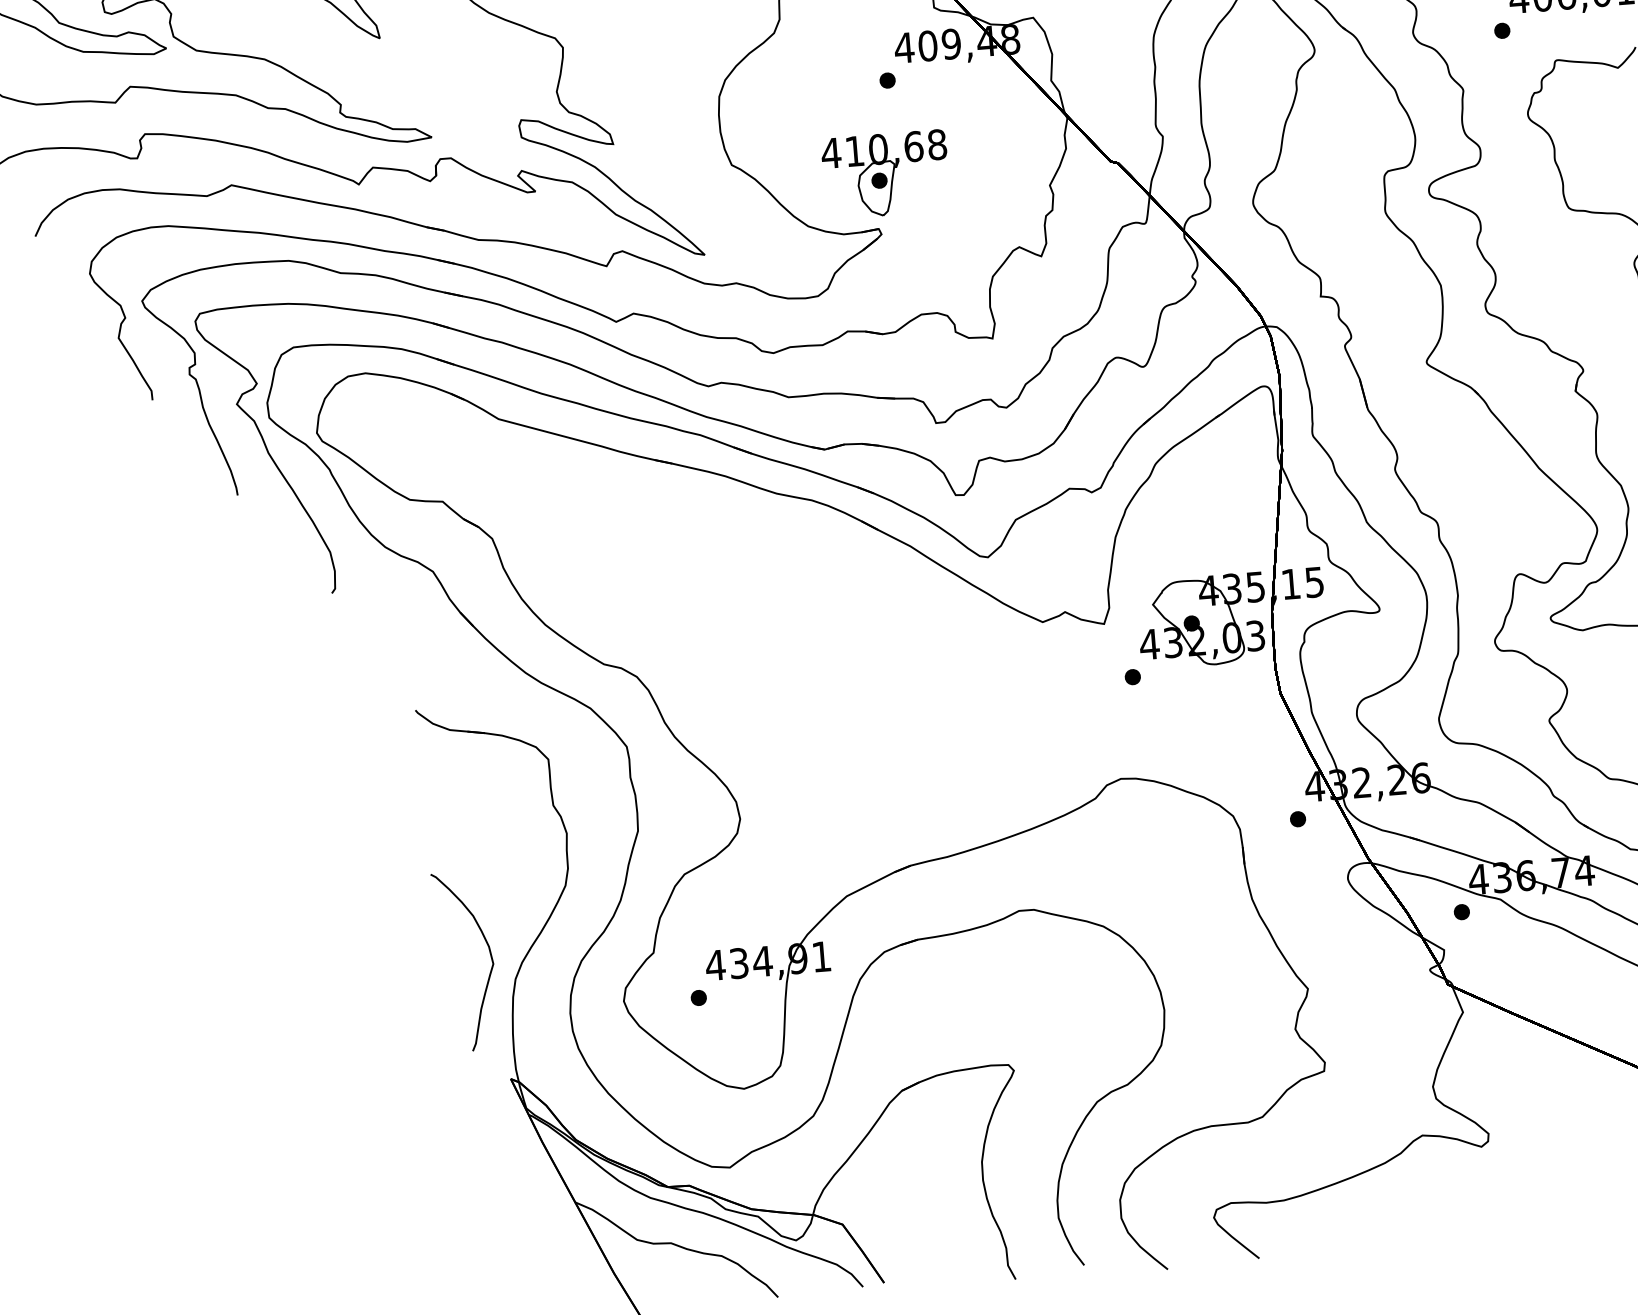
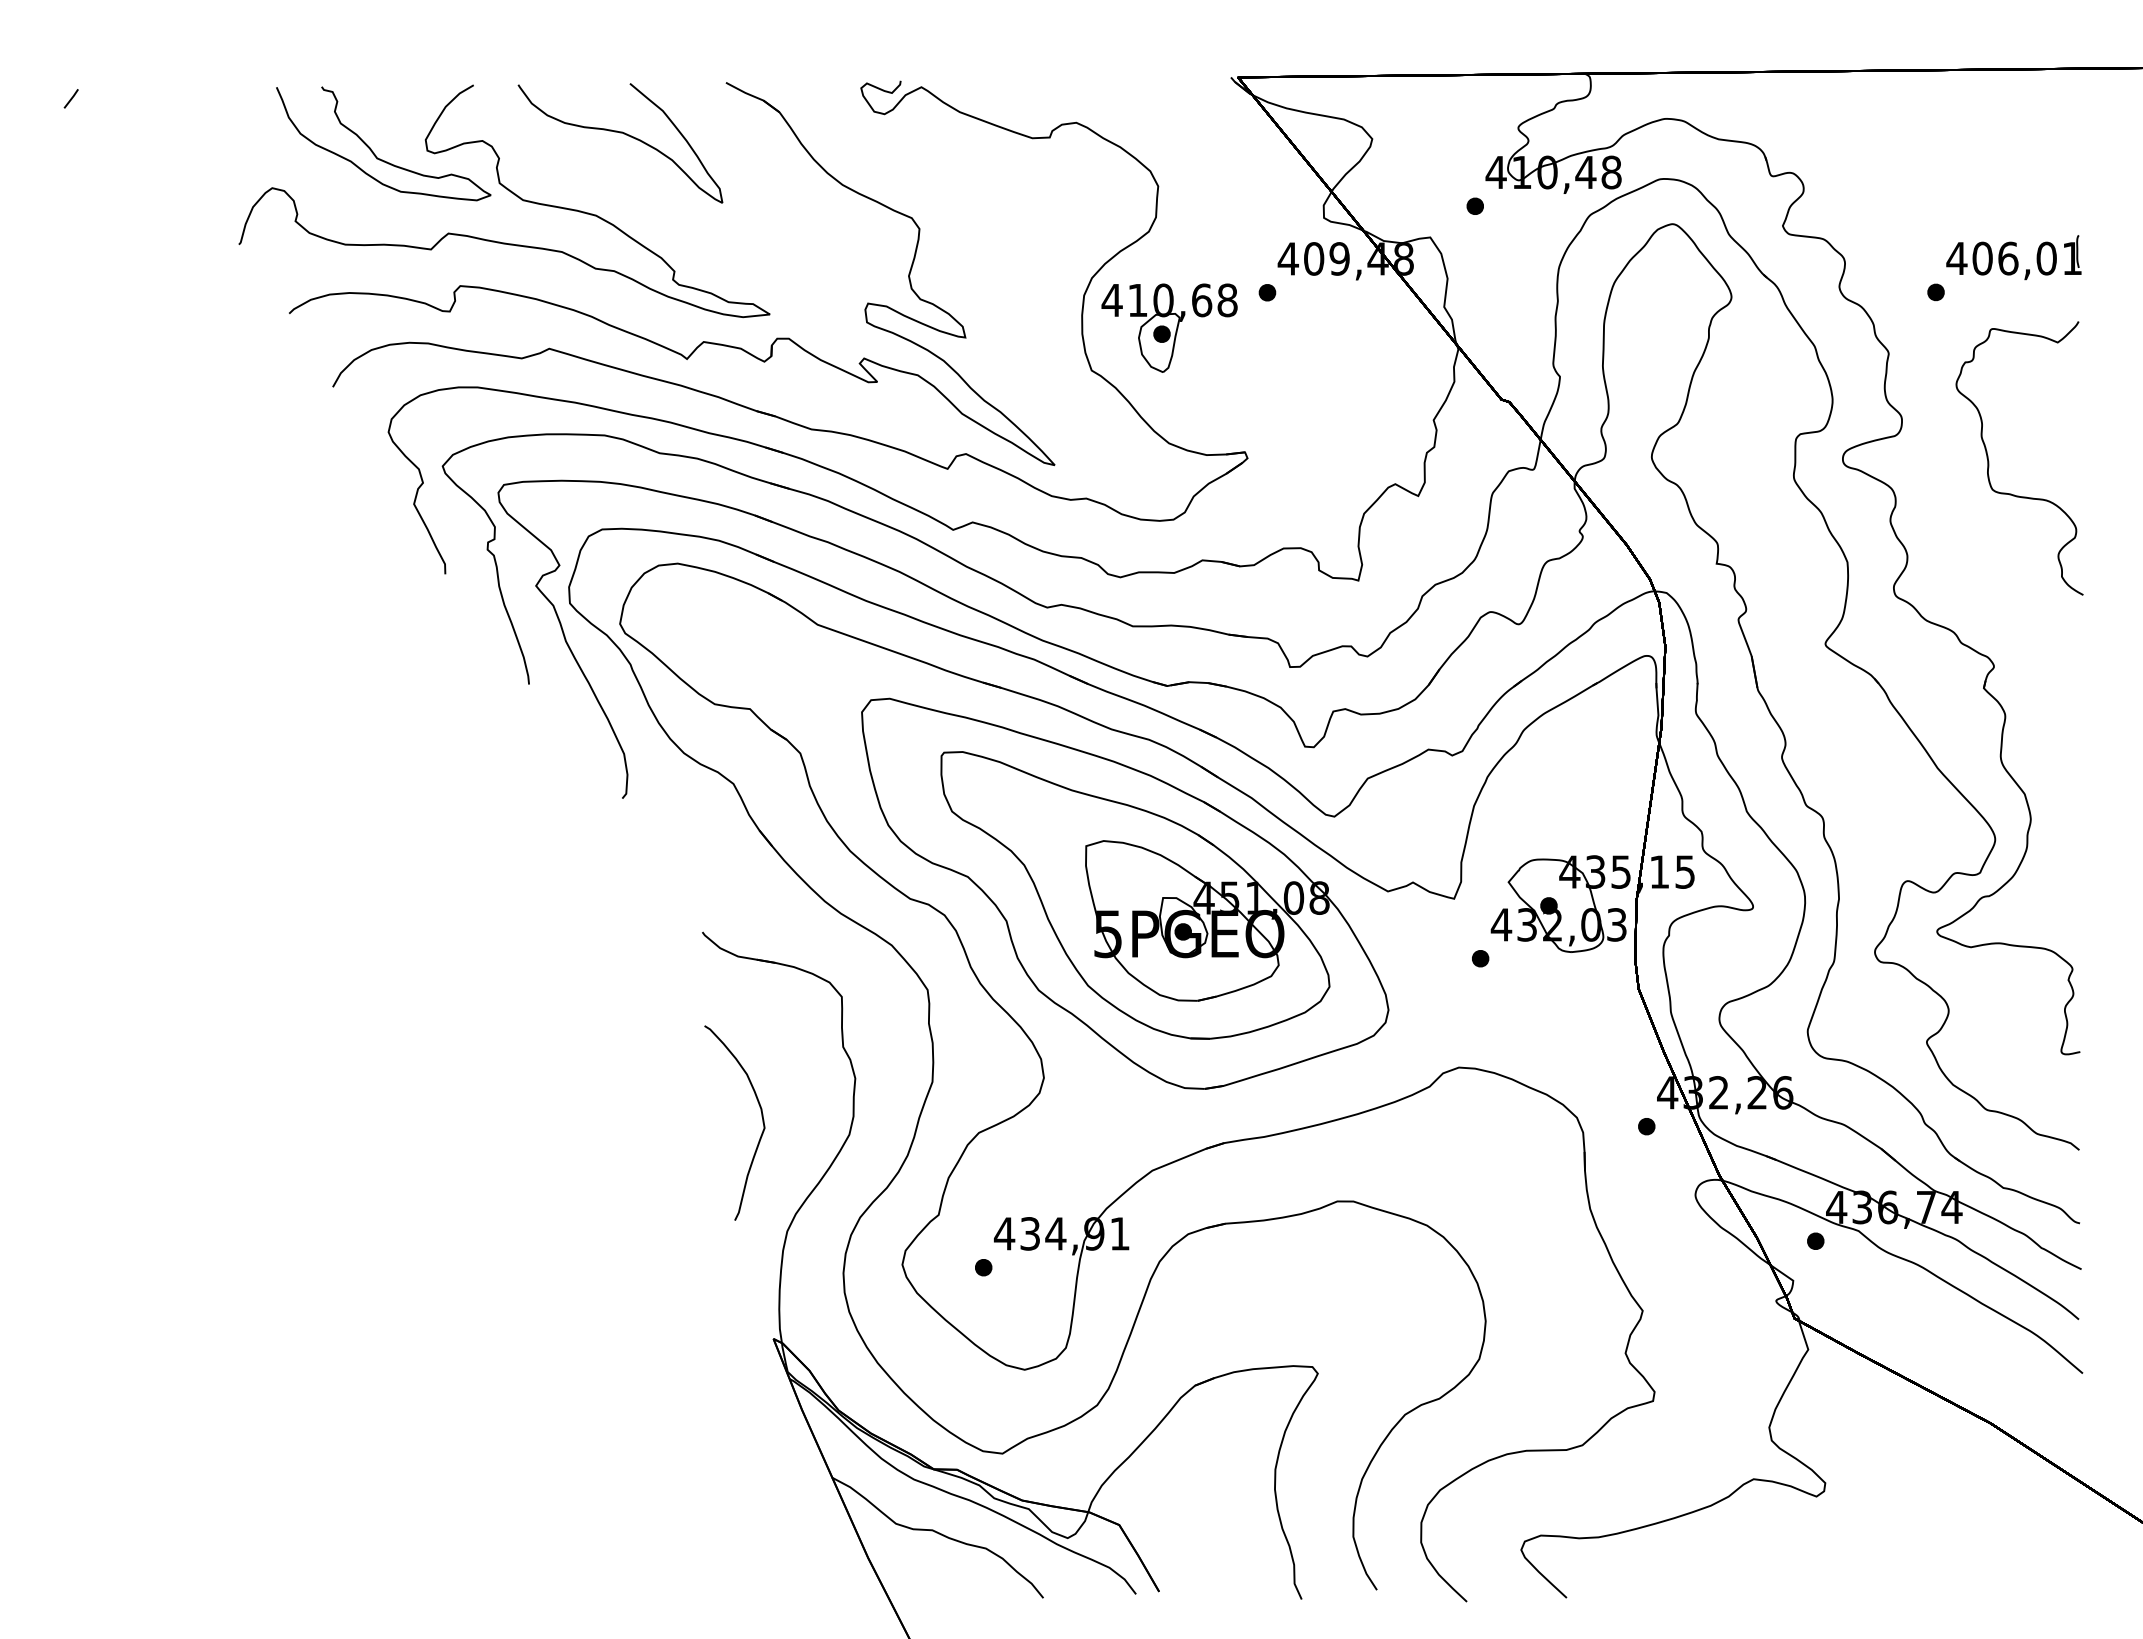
part: (885, 173) -> (1169, 327), moved
part: (801, 643) -> (1125, 893), added
curve: (489, 954) -> (761, 1117), moved

